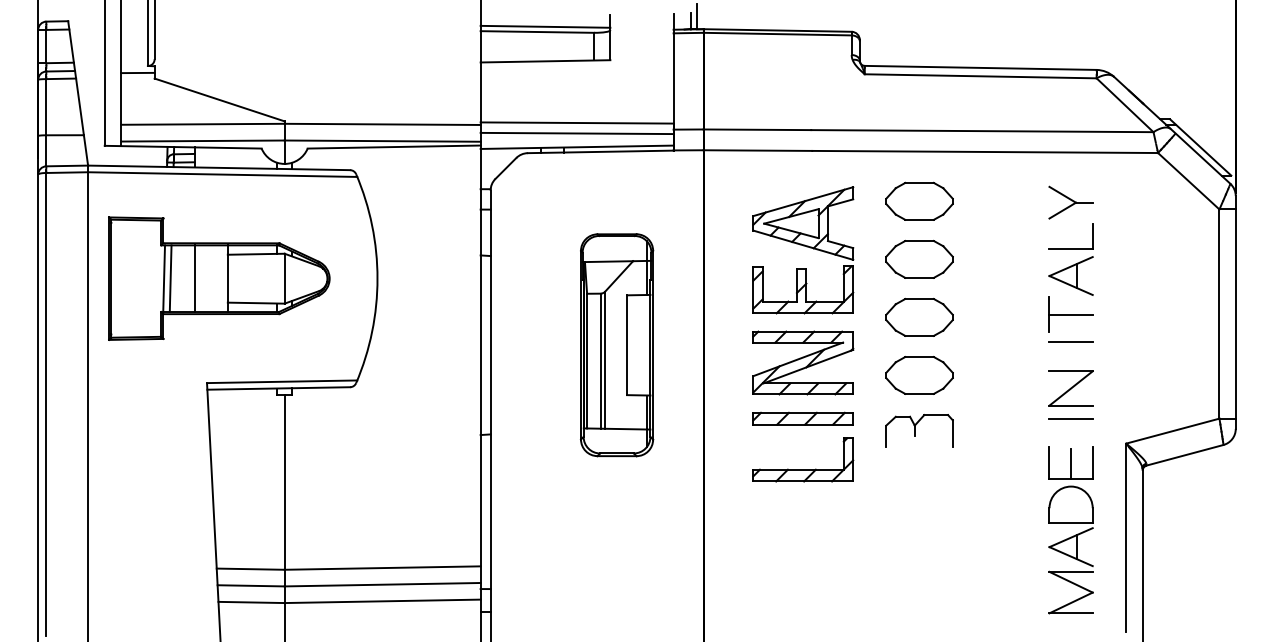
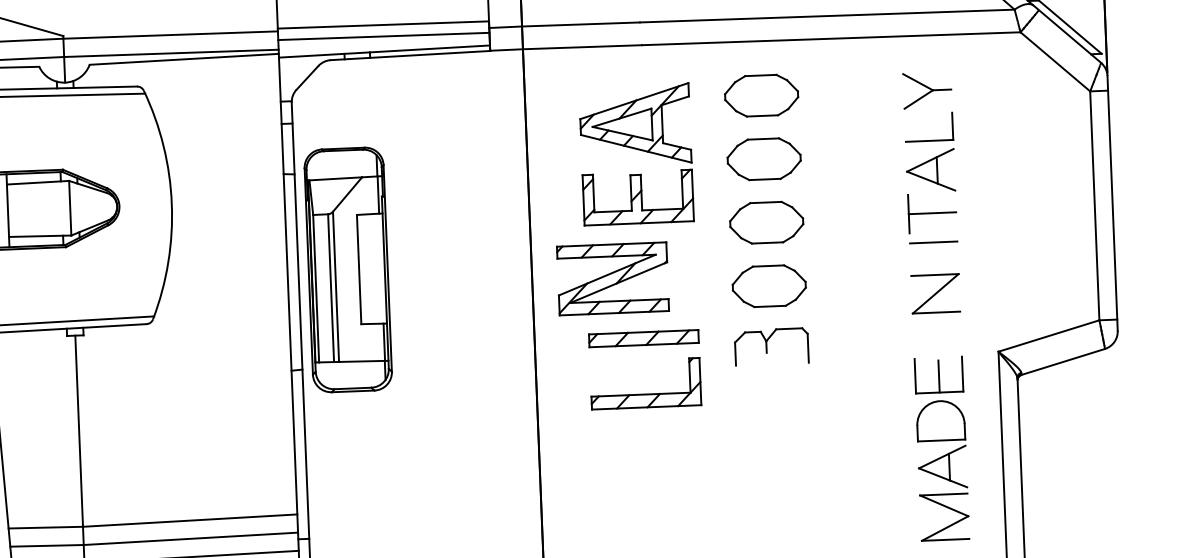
part: (617, 345) -> (348, 270), moved
part: (803, 362) -> (613, 278), moved
line: (1070, 418) -> (936, 326), removed

